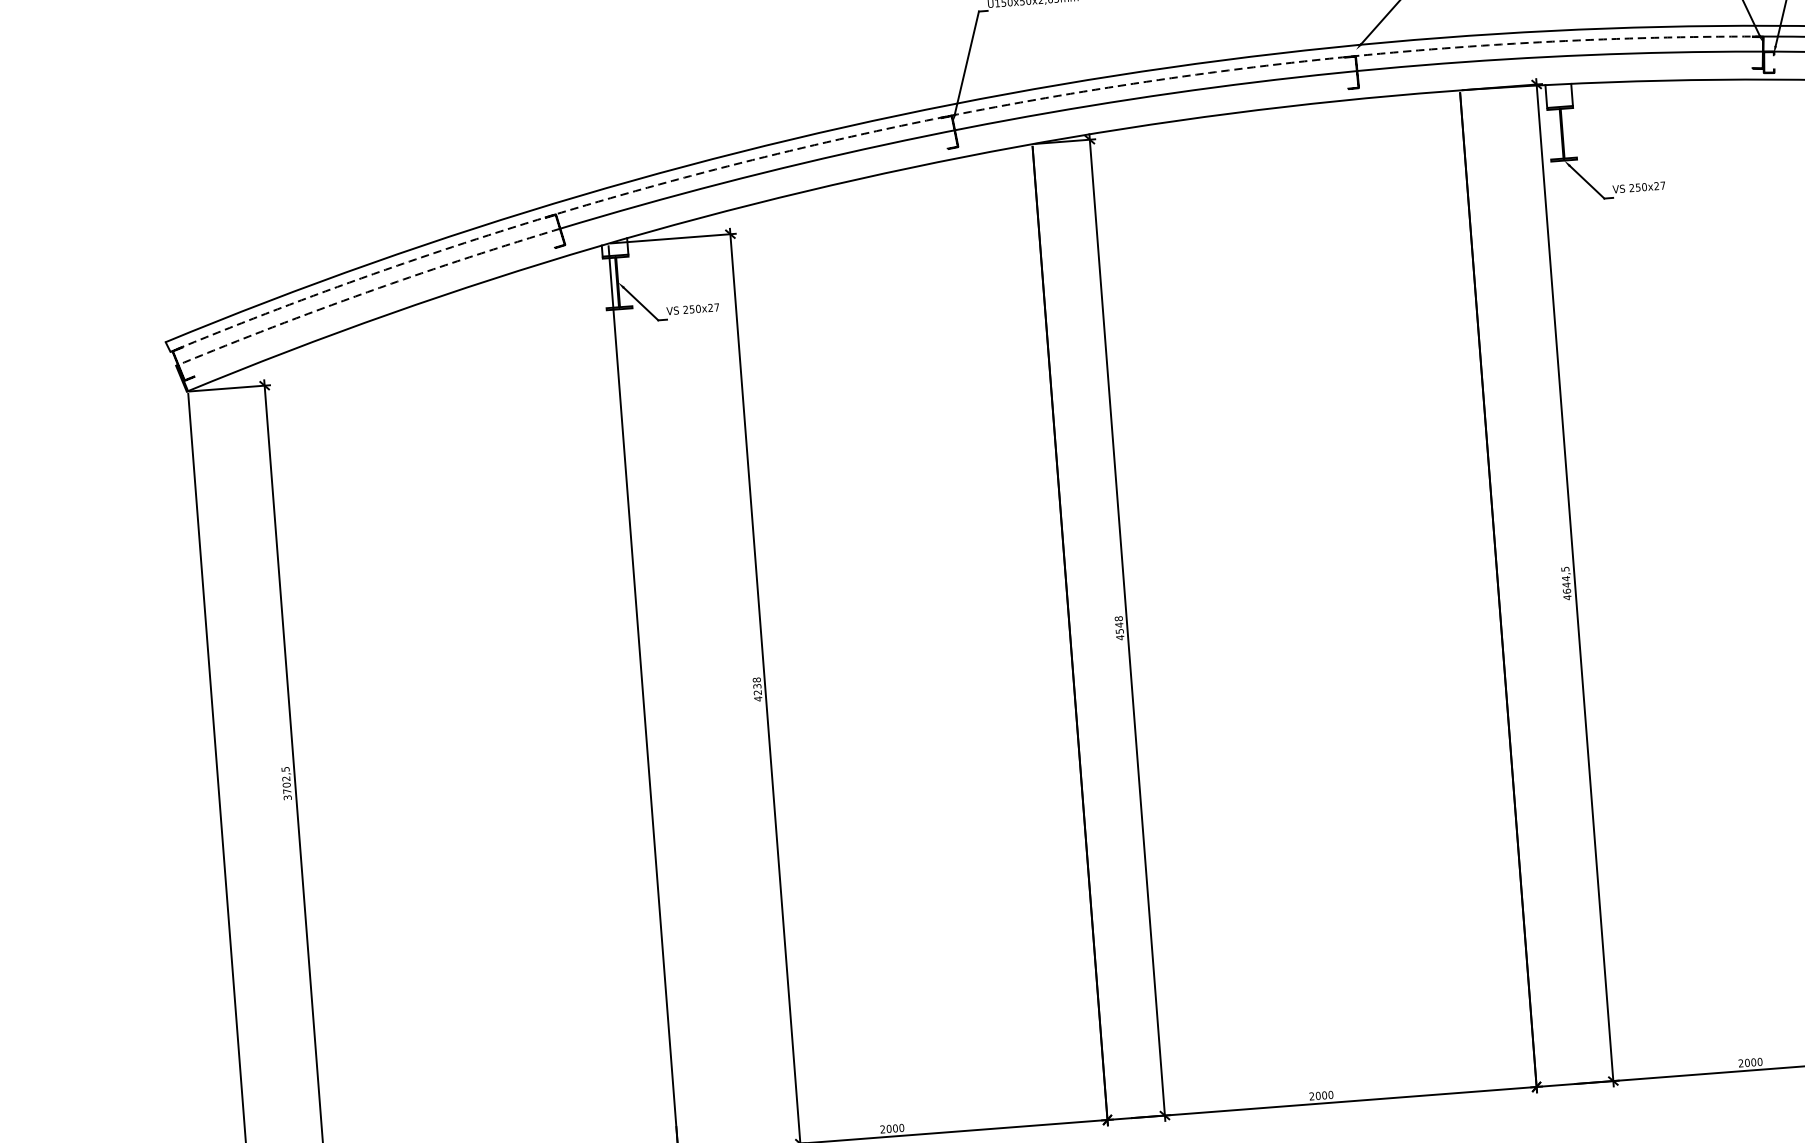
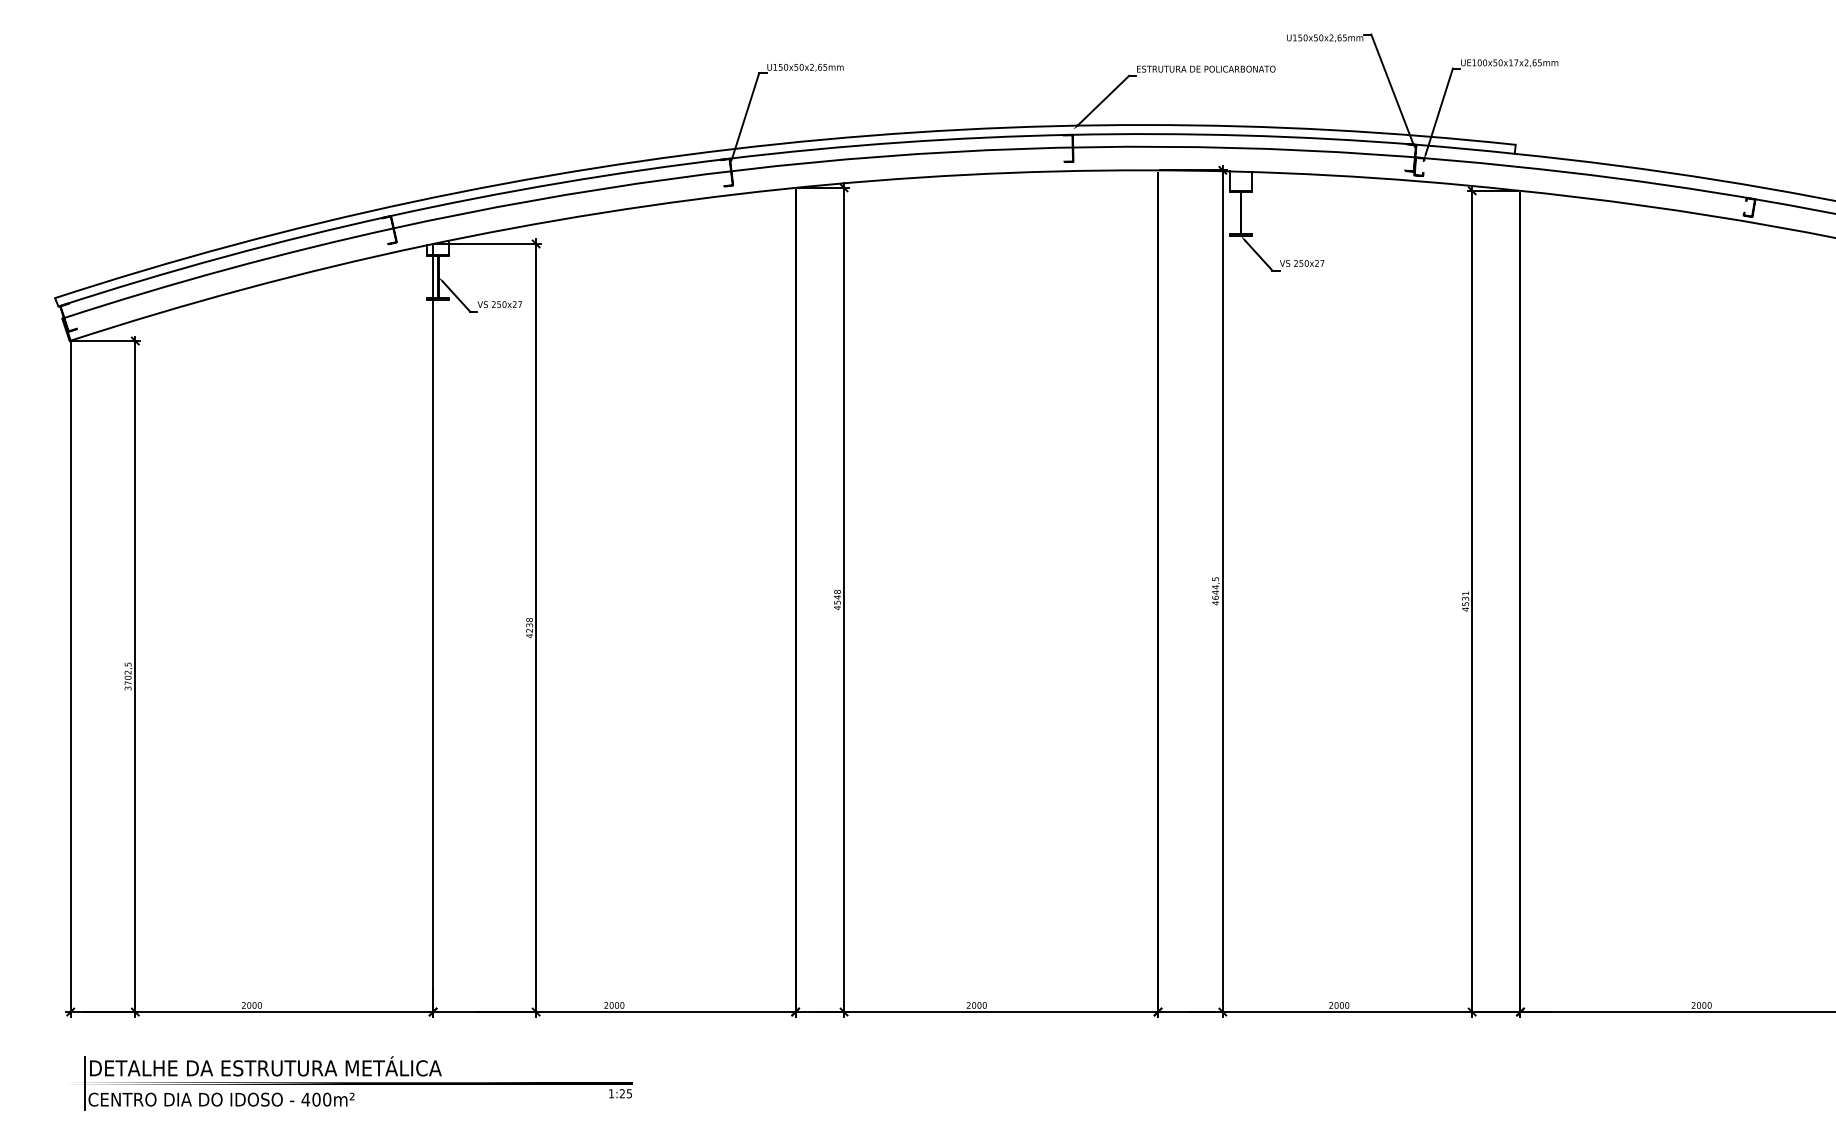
arc: (951, 115) -> (729, 158), dashed -> solid
arc: (367, 292) -> (227, 269), dashed -> solid

